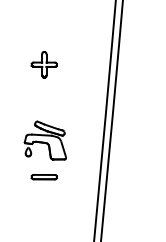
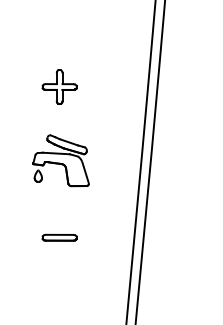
part: (44, 140) -> (60, 160), moved

